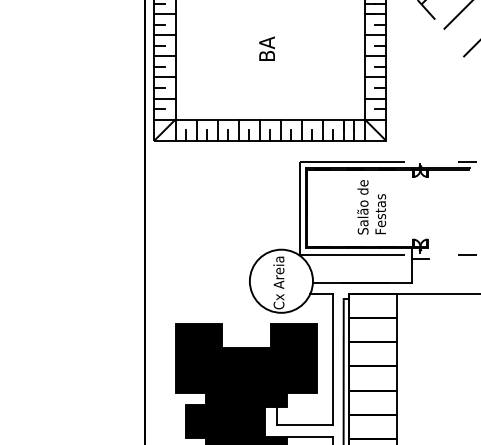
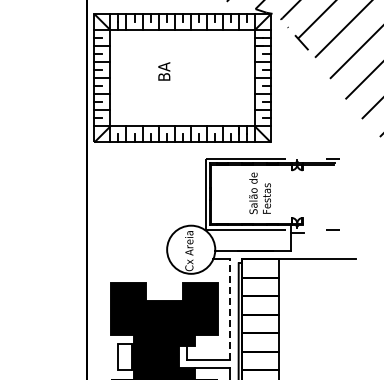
text: (267, 48) -> (164, 71), moved
line: (332, 358) -> (230, 308), solid -> dashed
fill: (193, 421) -> (124, 356), removed

